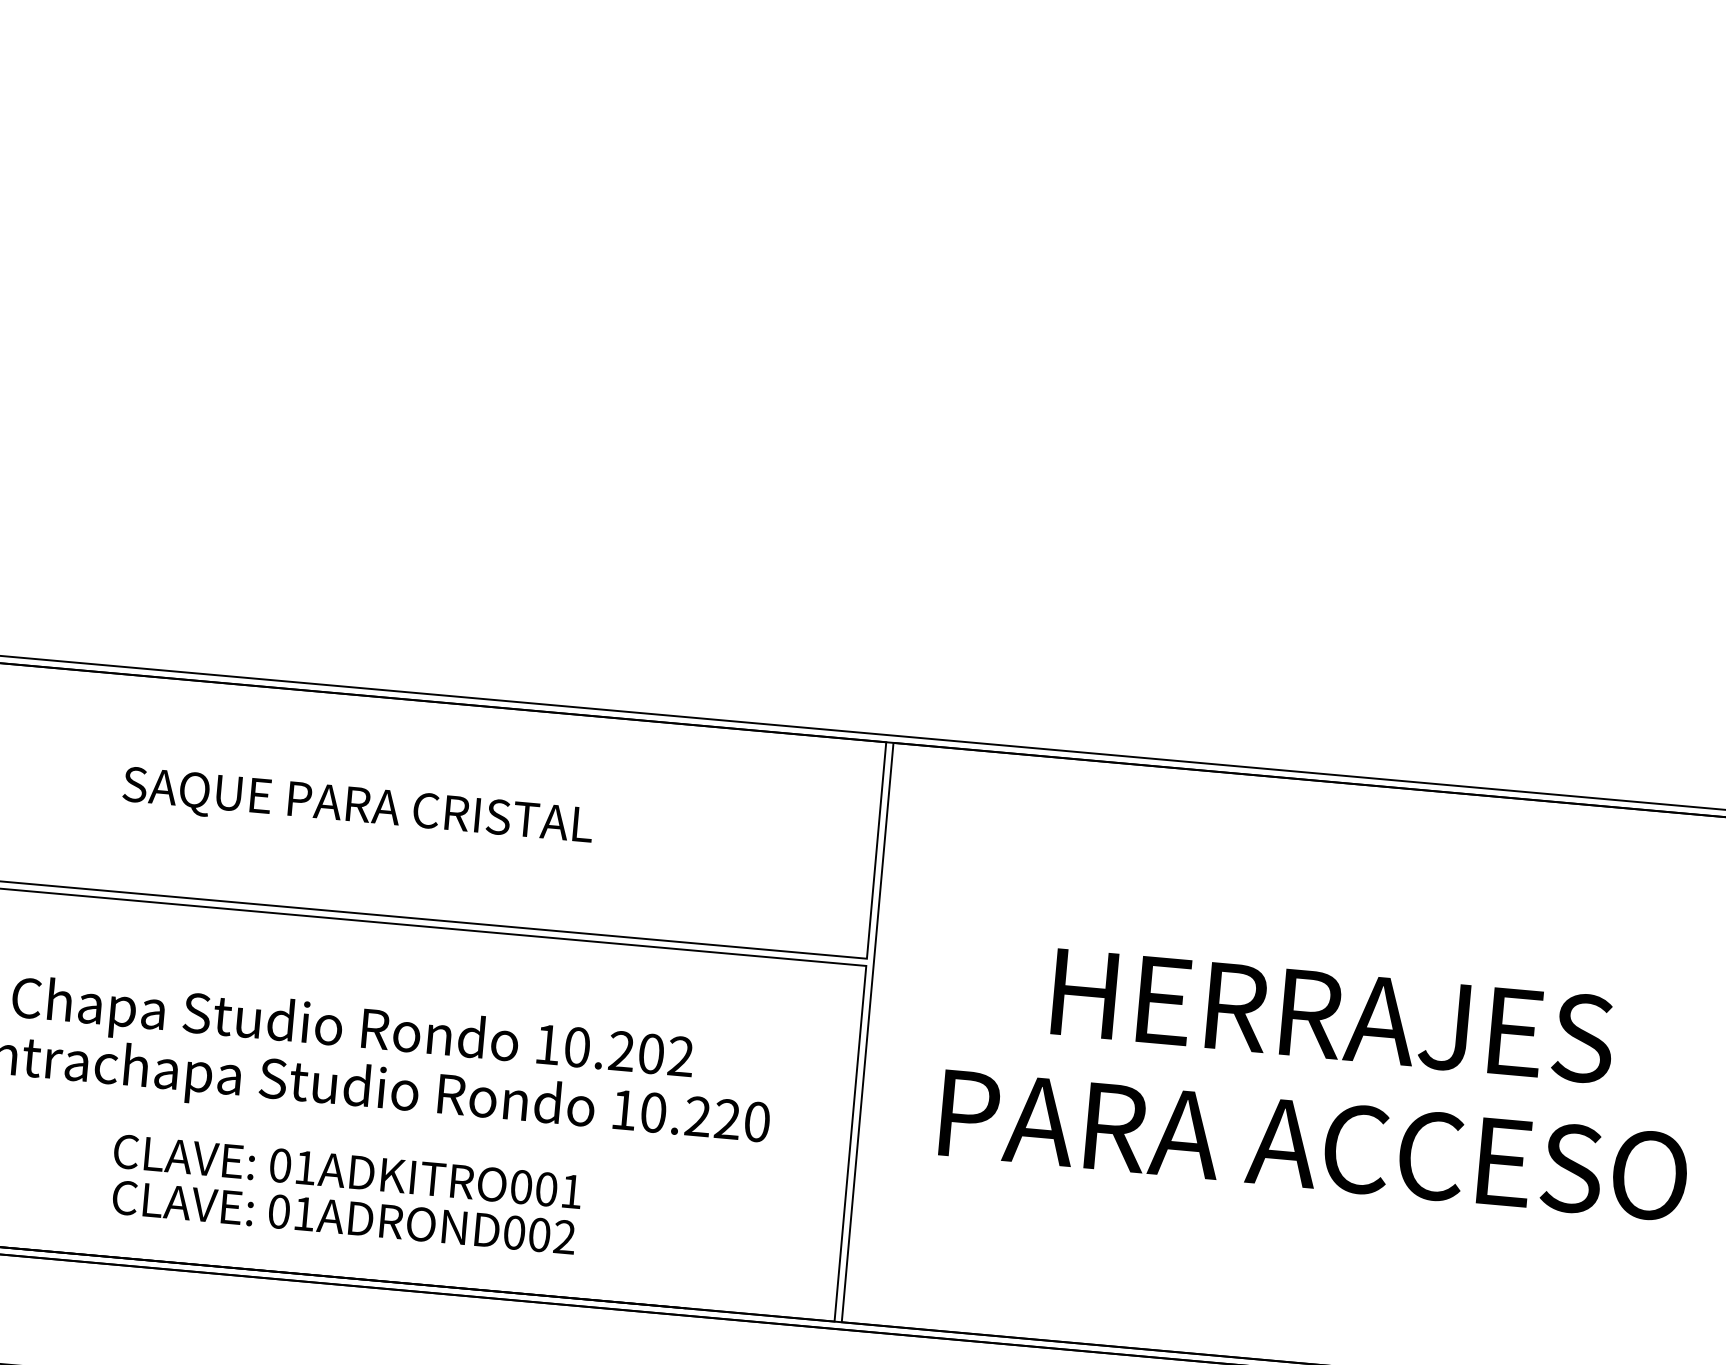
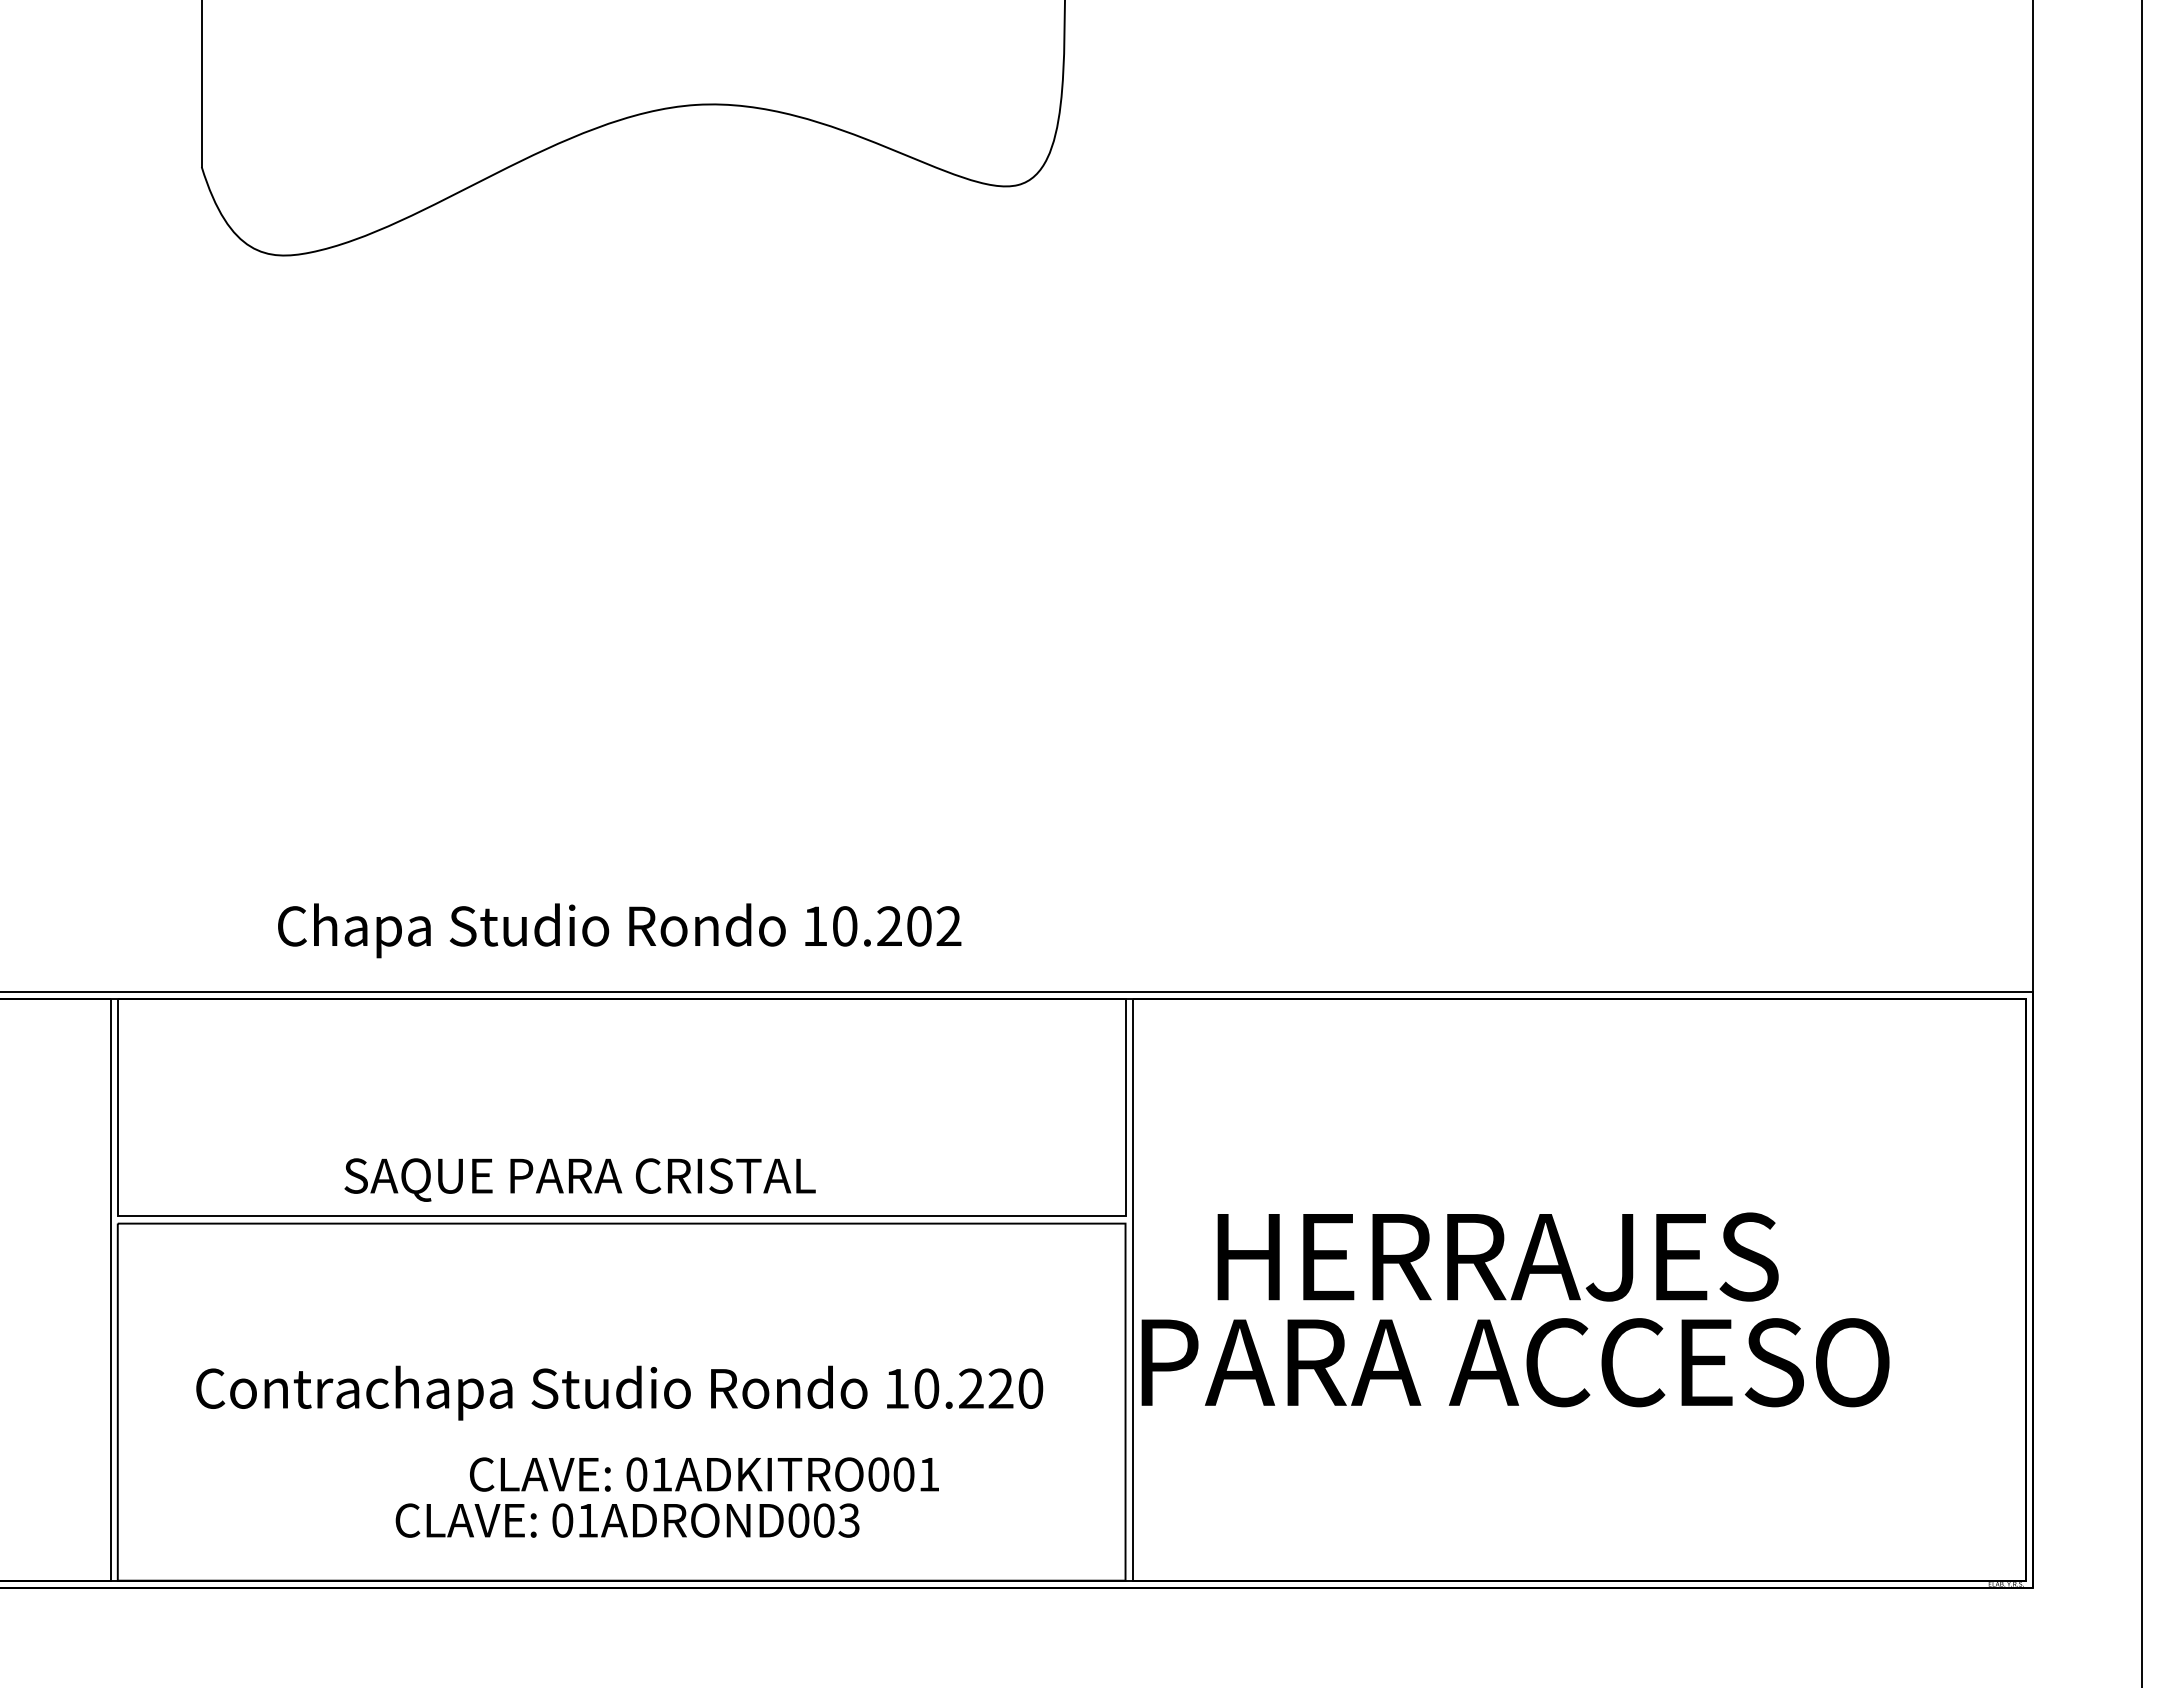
text: (357, 807) -> (579, 1179), moved
text: (1332, 1015) -> (1497, 1256), moved
text: (352, 1031) -> (619, 930), moved
text: (1314, 1145) -> (1515, 1362), moved
text: (347, 1171) -> (704, 1474), moved
text: (563, 1237) -> (848, 1520), 01ADROND002 -> 01ADROND003

